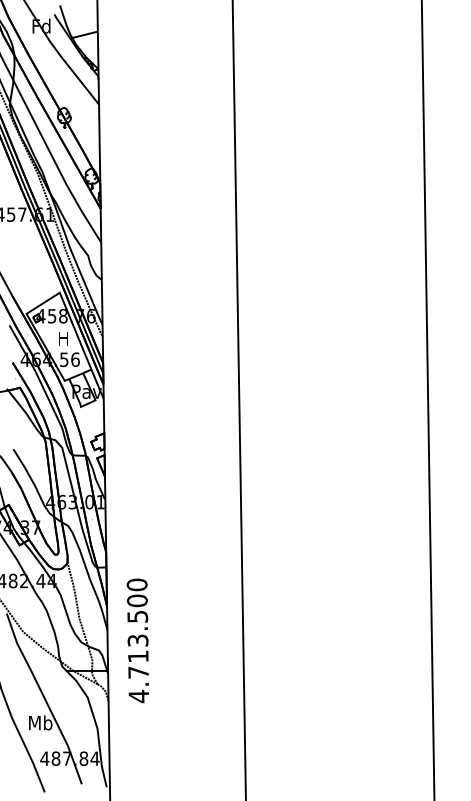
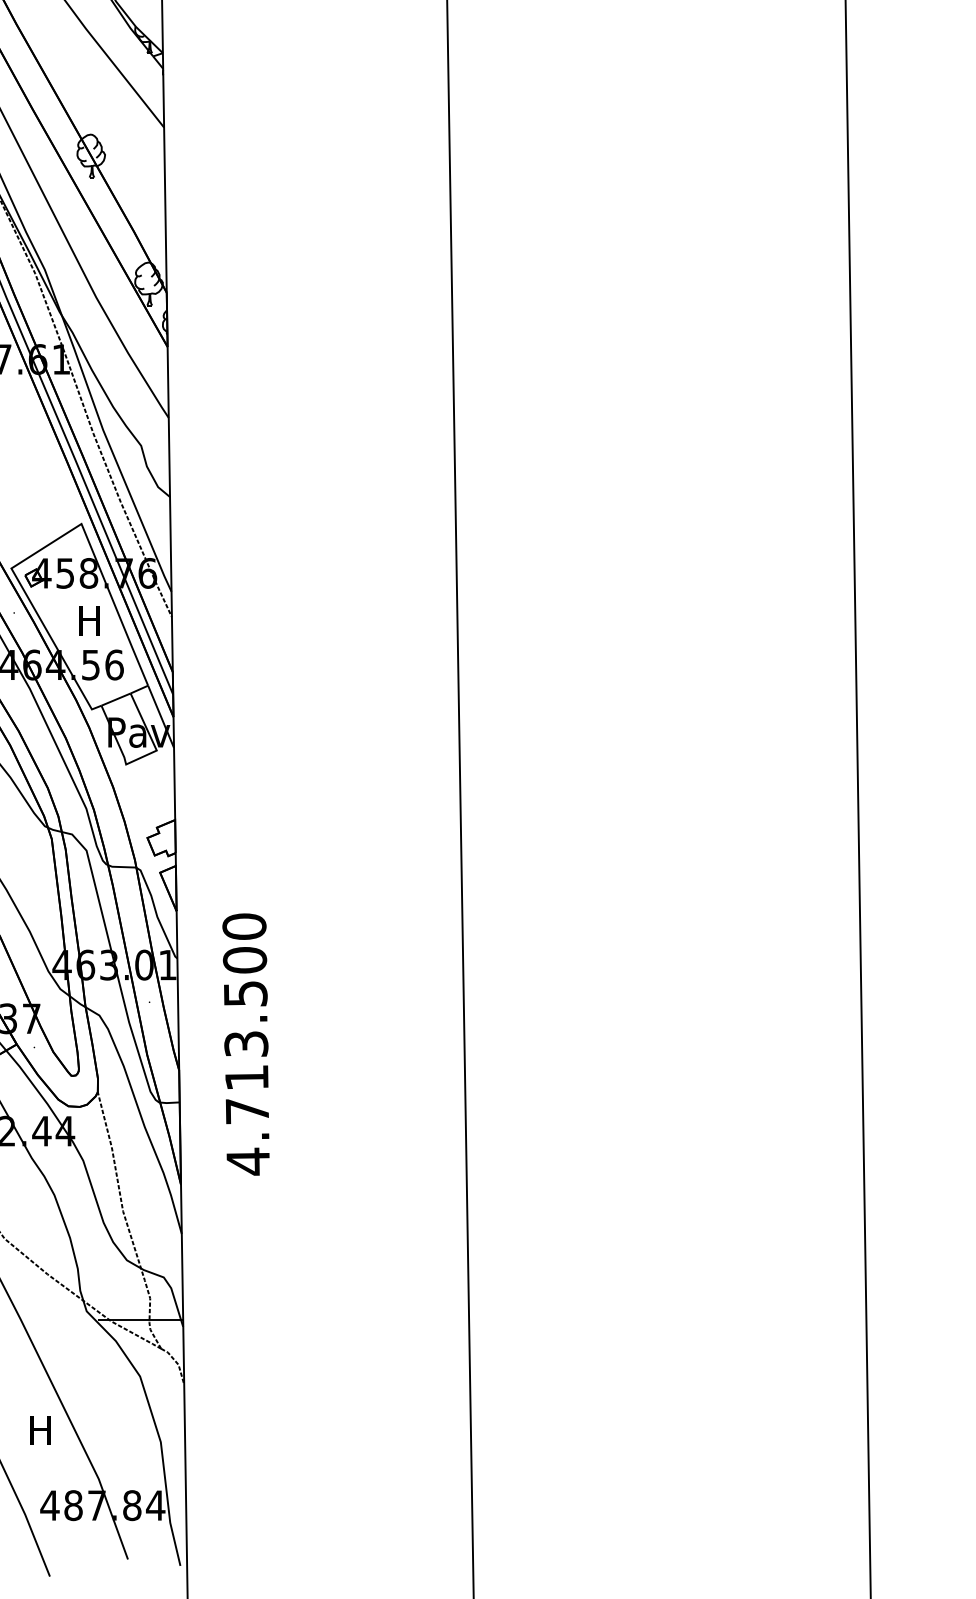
text: (137, 640) -> (245, 1043), moved
text: (40, 722) -> (40, 1429), Mb -> H

